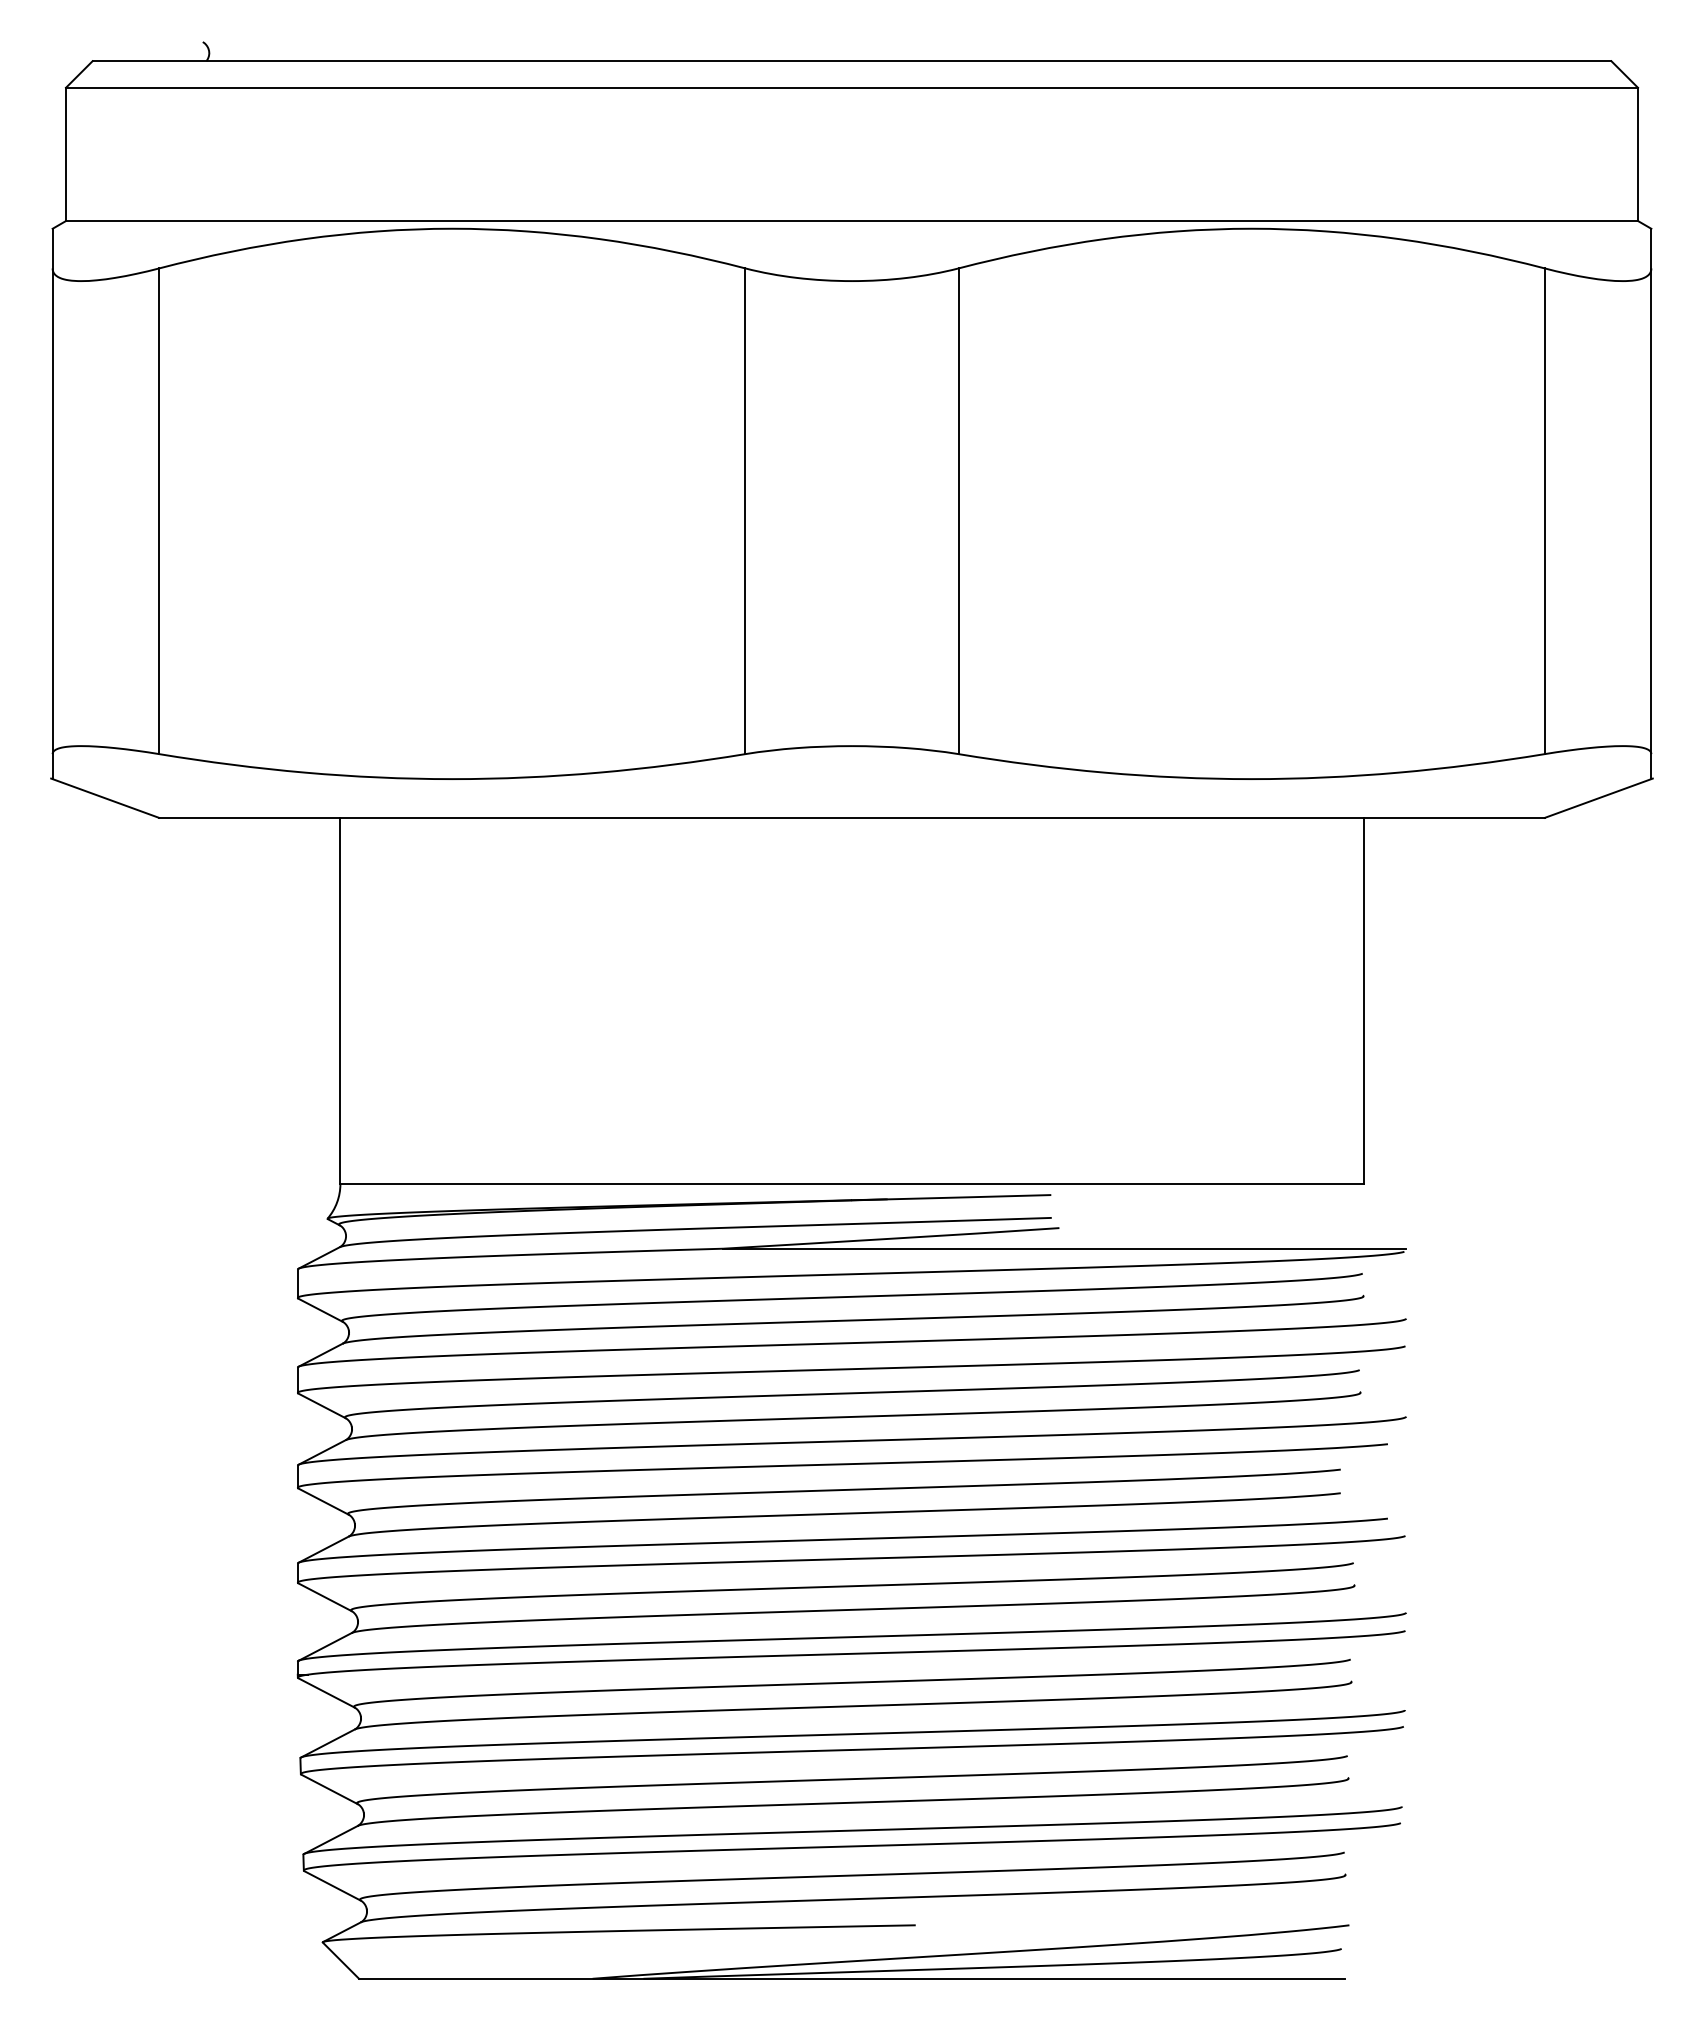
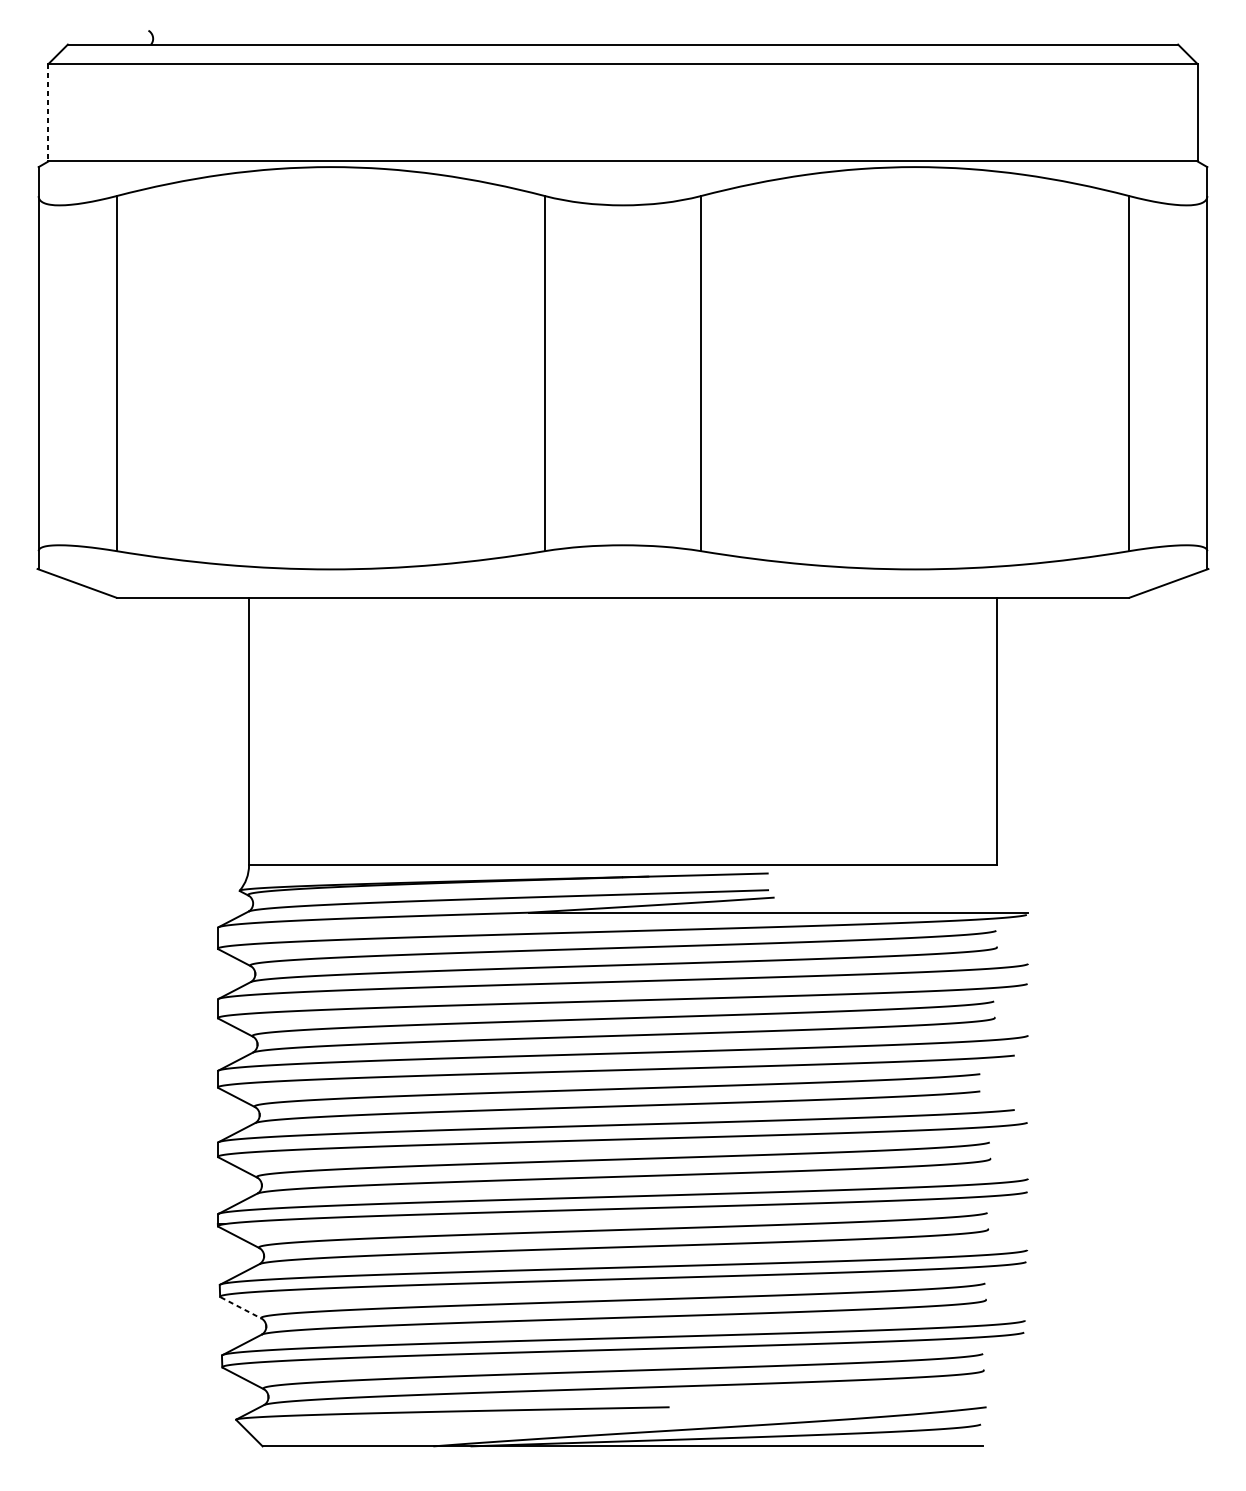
line: (65, 154) -> (48, 112), solid -> dashed
line: (329, 1789) -> (241, 1308), solid -> dashed

